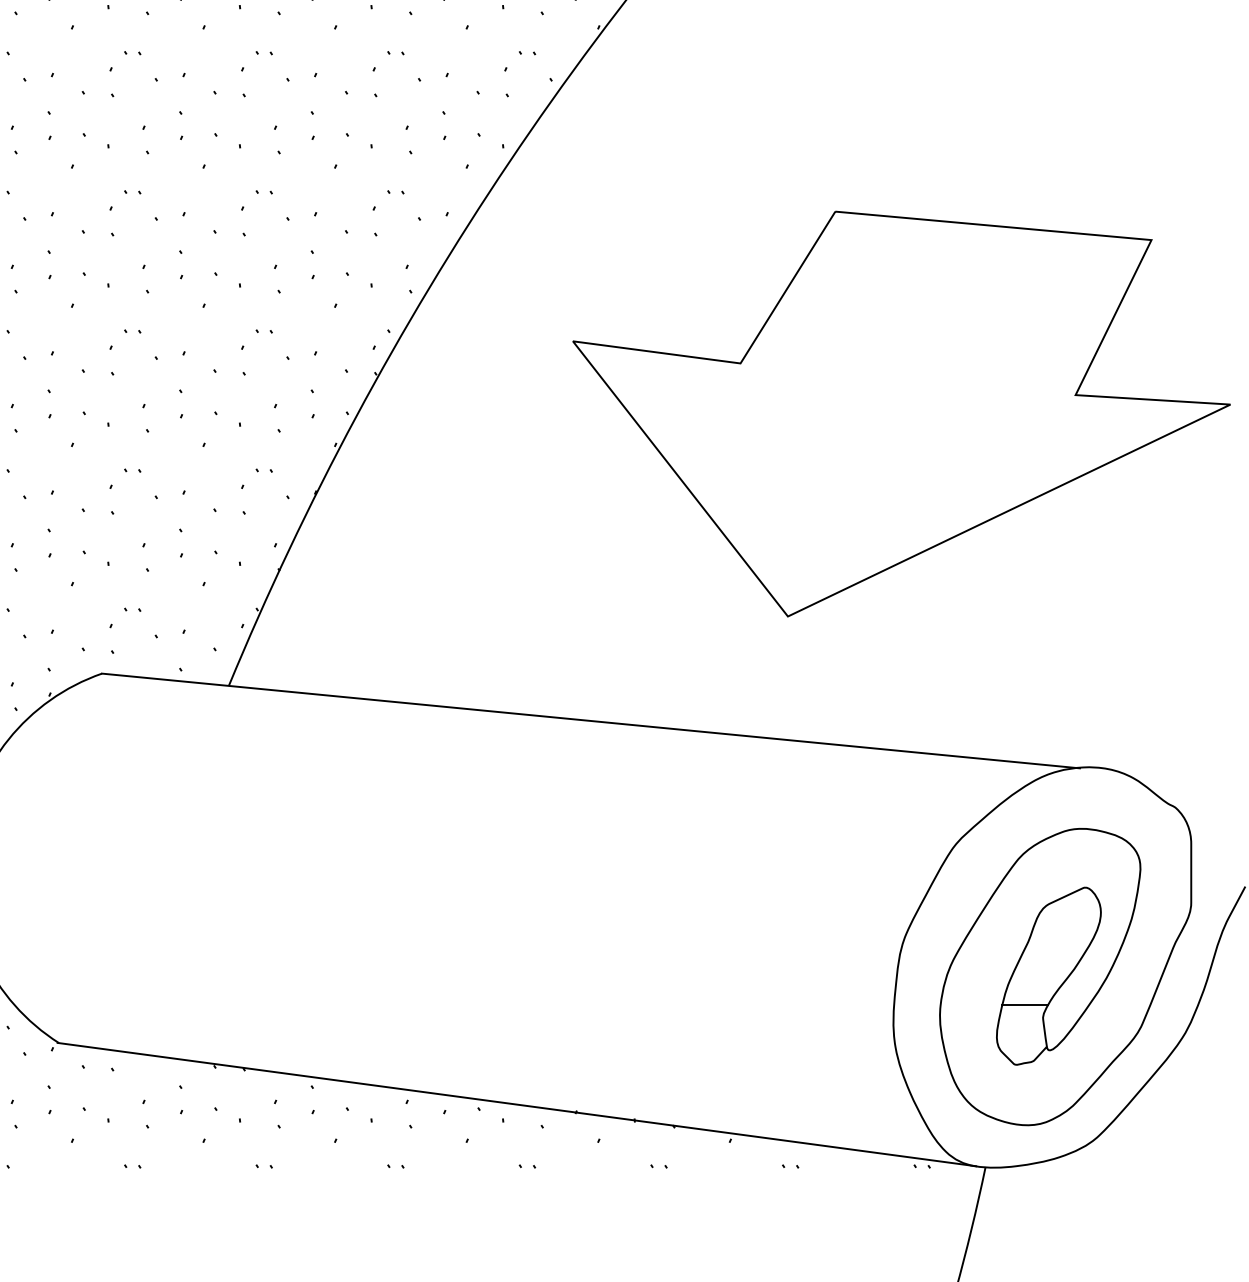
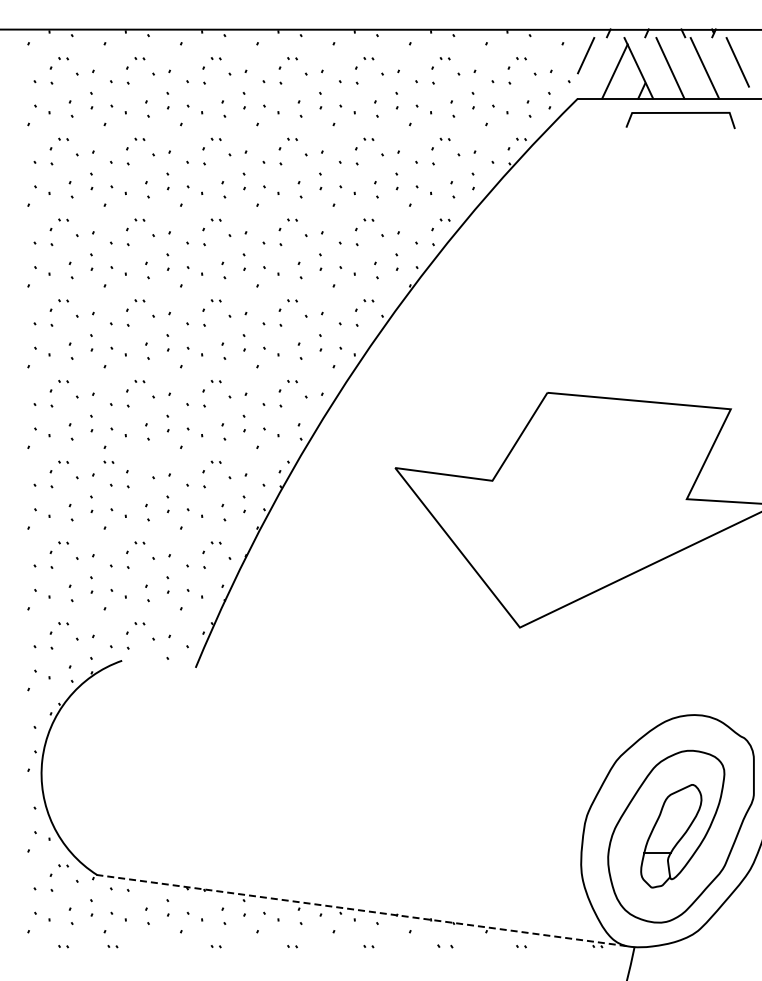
part: (131, 330) -> (108, 461), moved
line: (590, 719) -> (405, 687), removed
line: (516, 1104) -> (362, 910), solid -> dashed
part: (131, 1166) -> (112, 946), moved
part: (657, 1166) -> (444, 946), size x1.6

